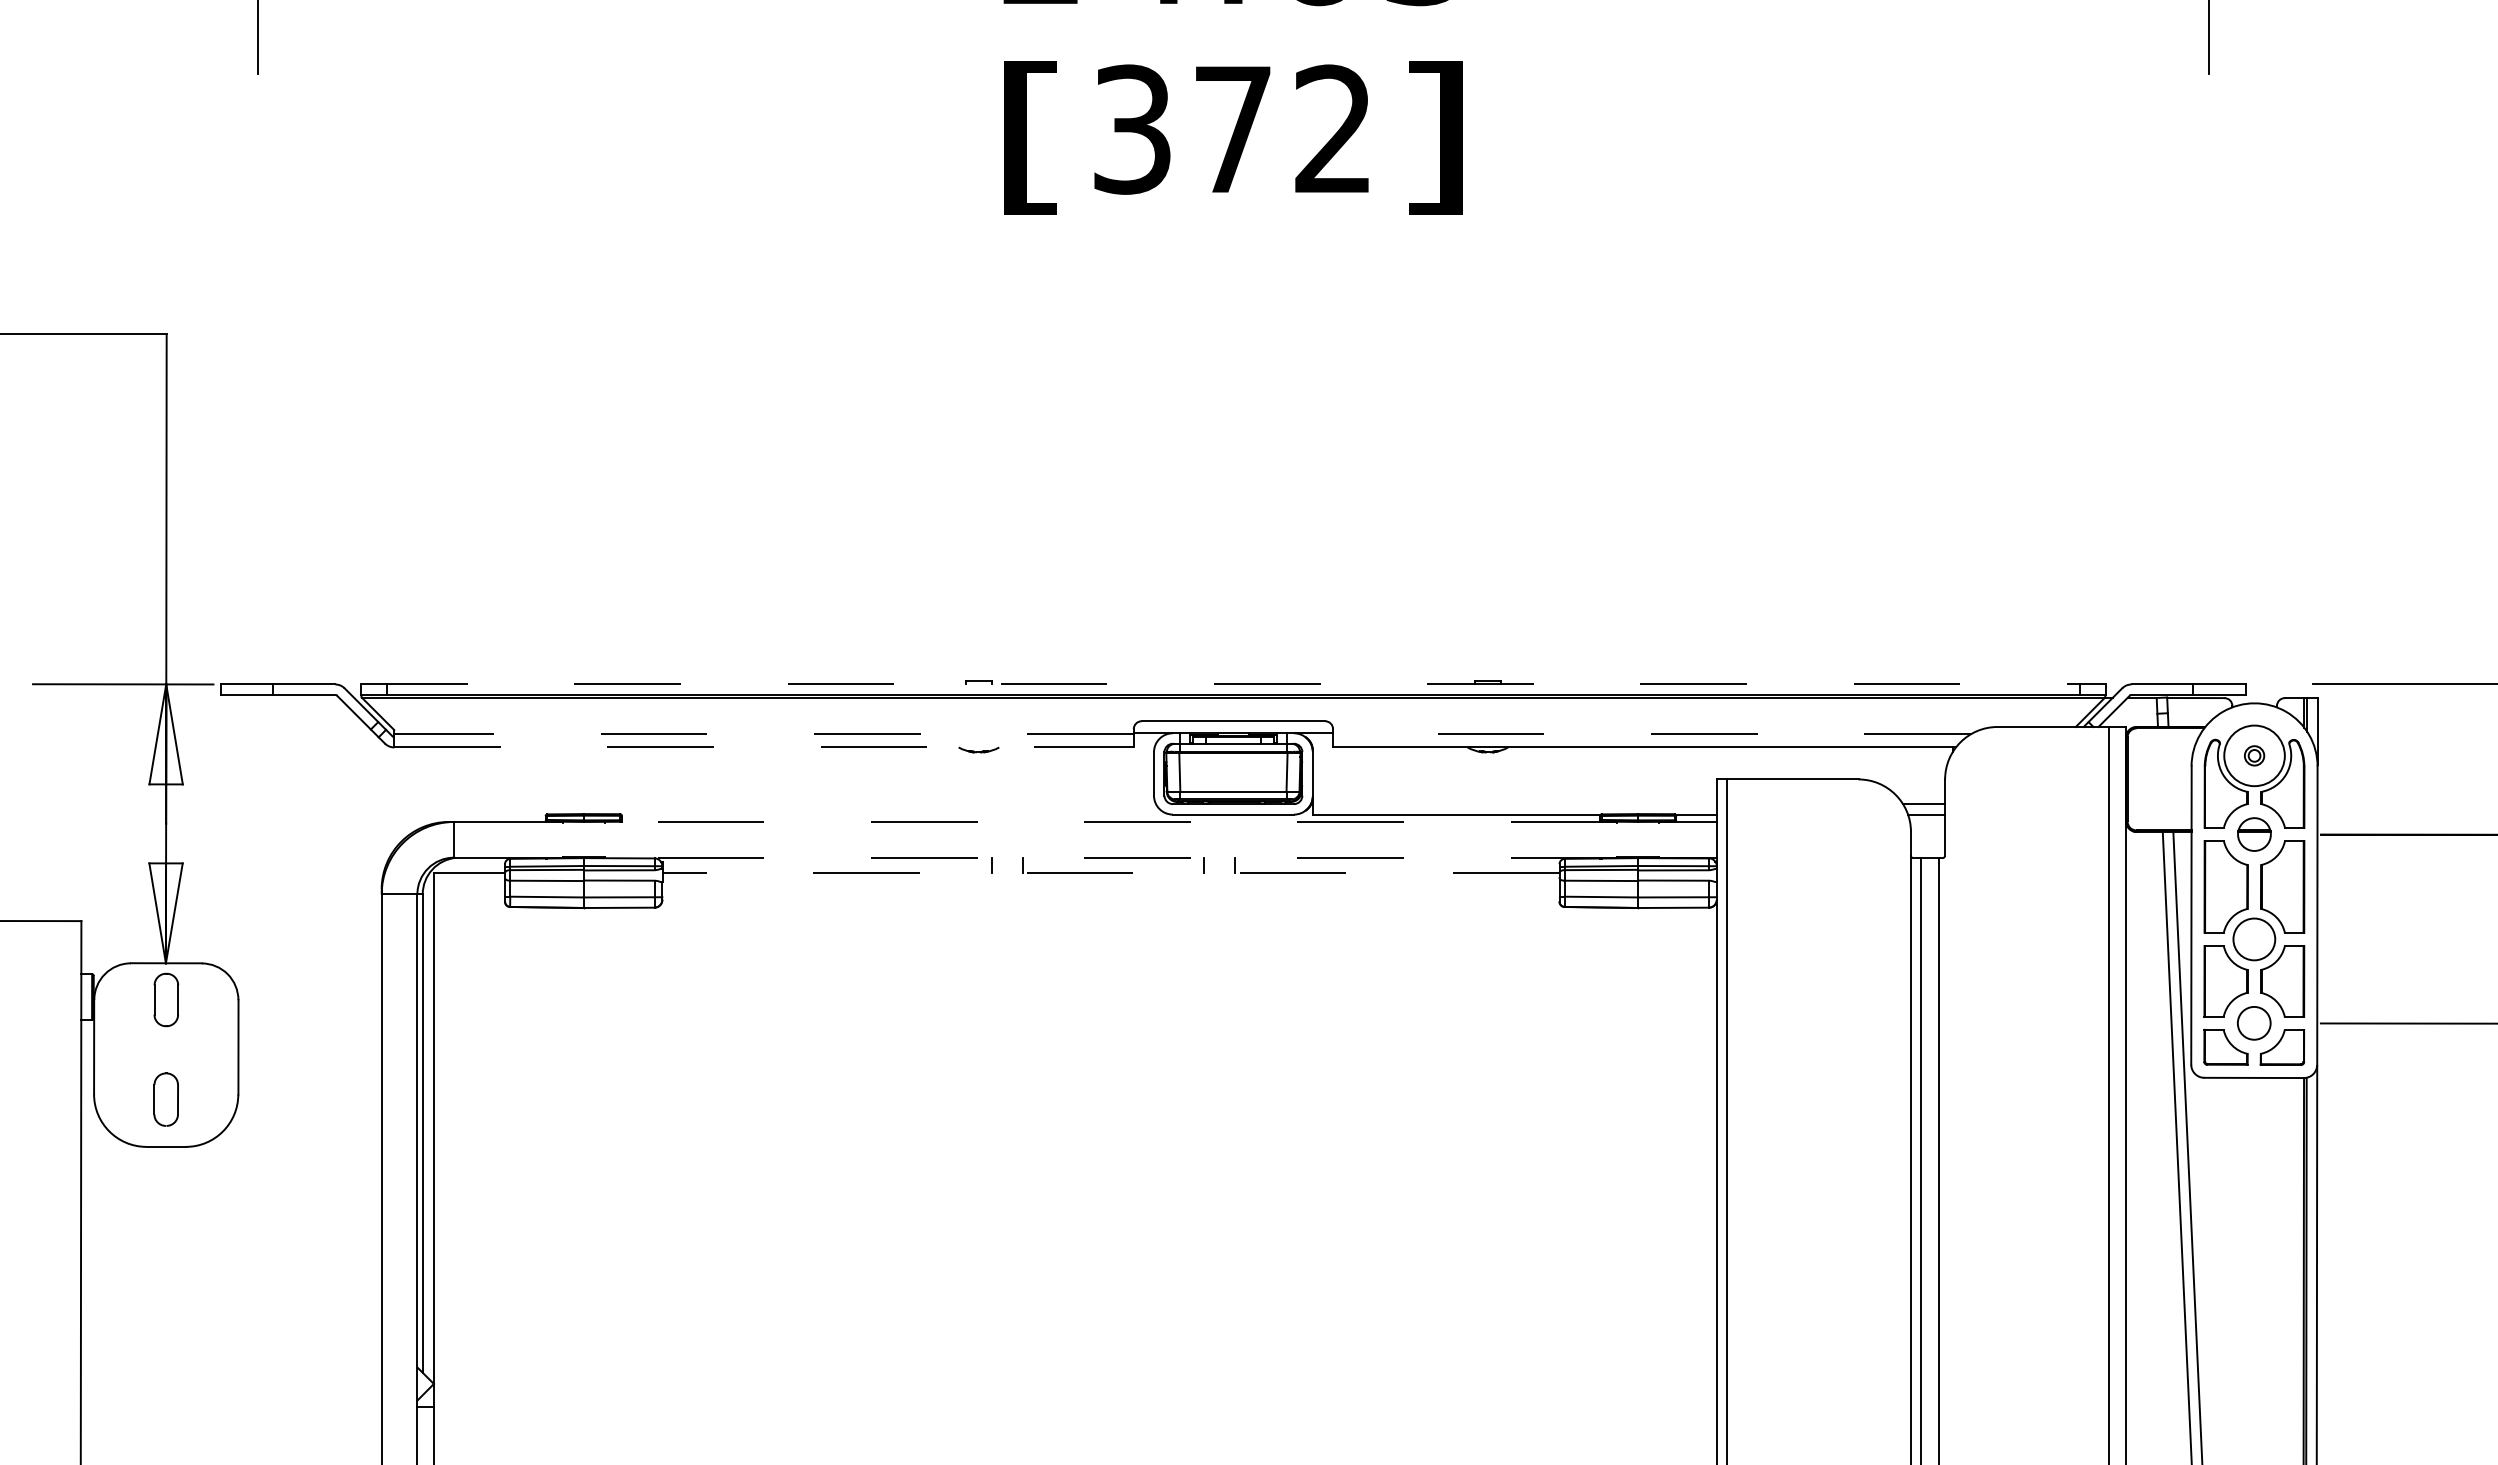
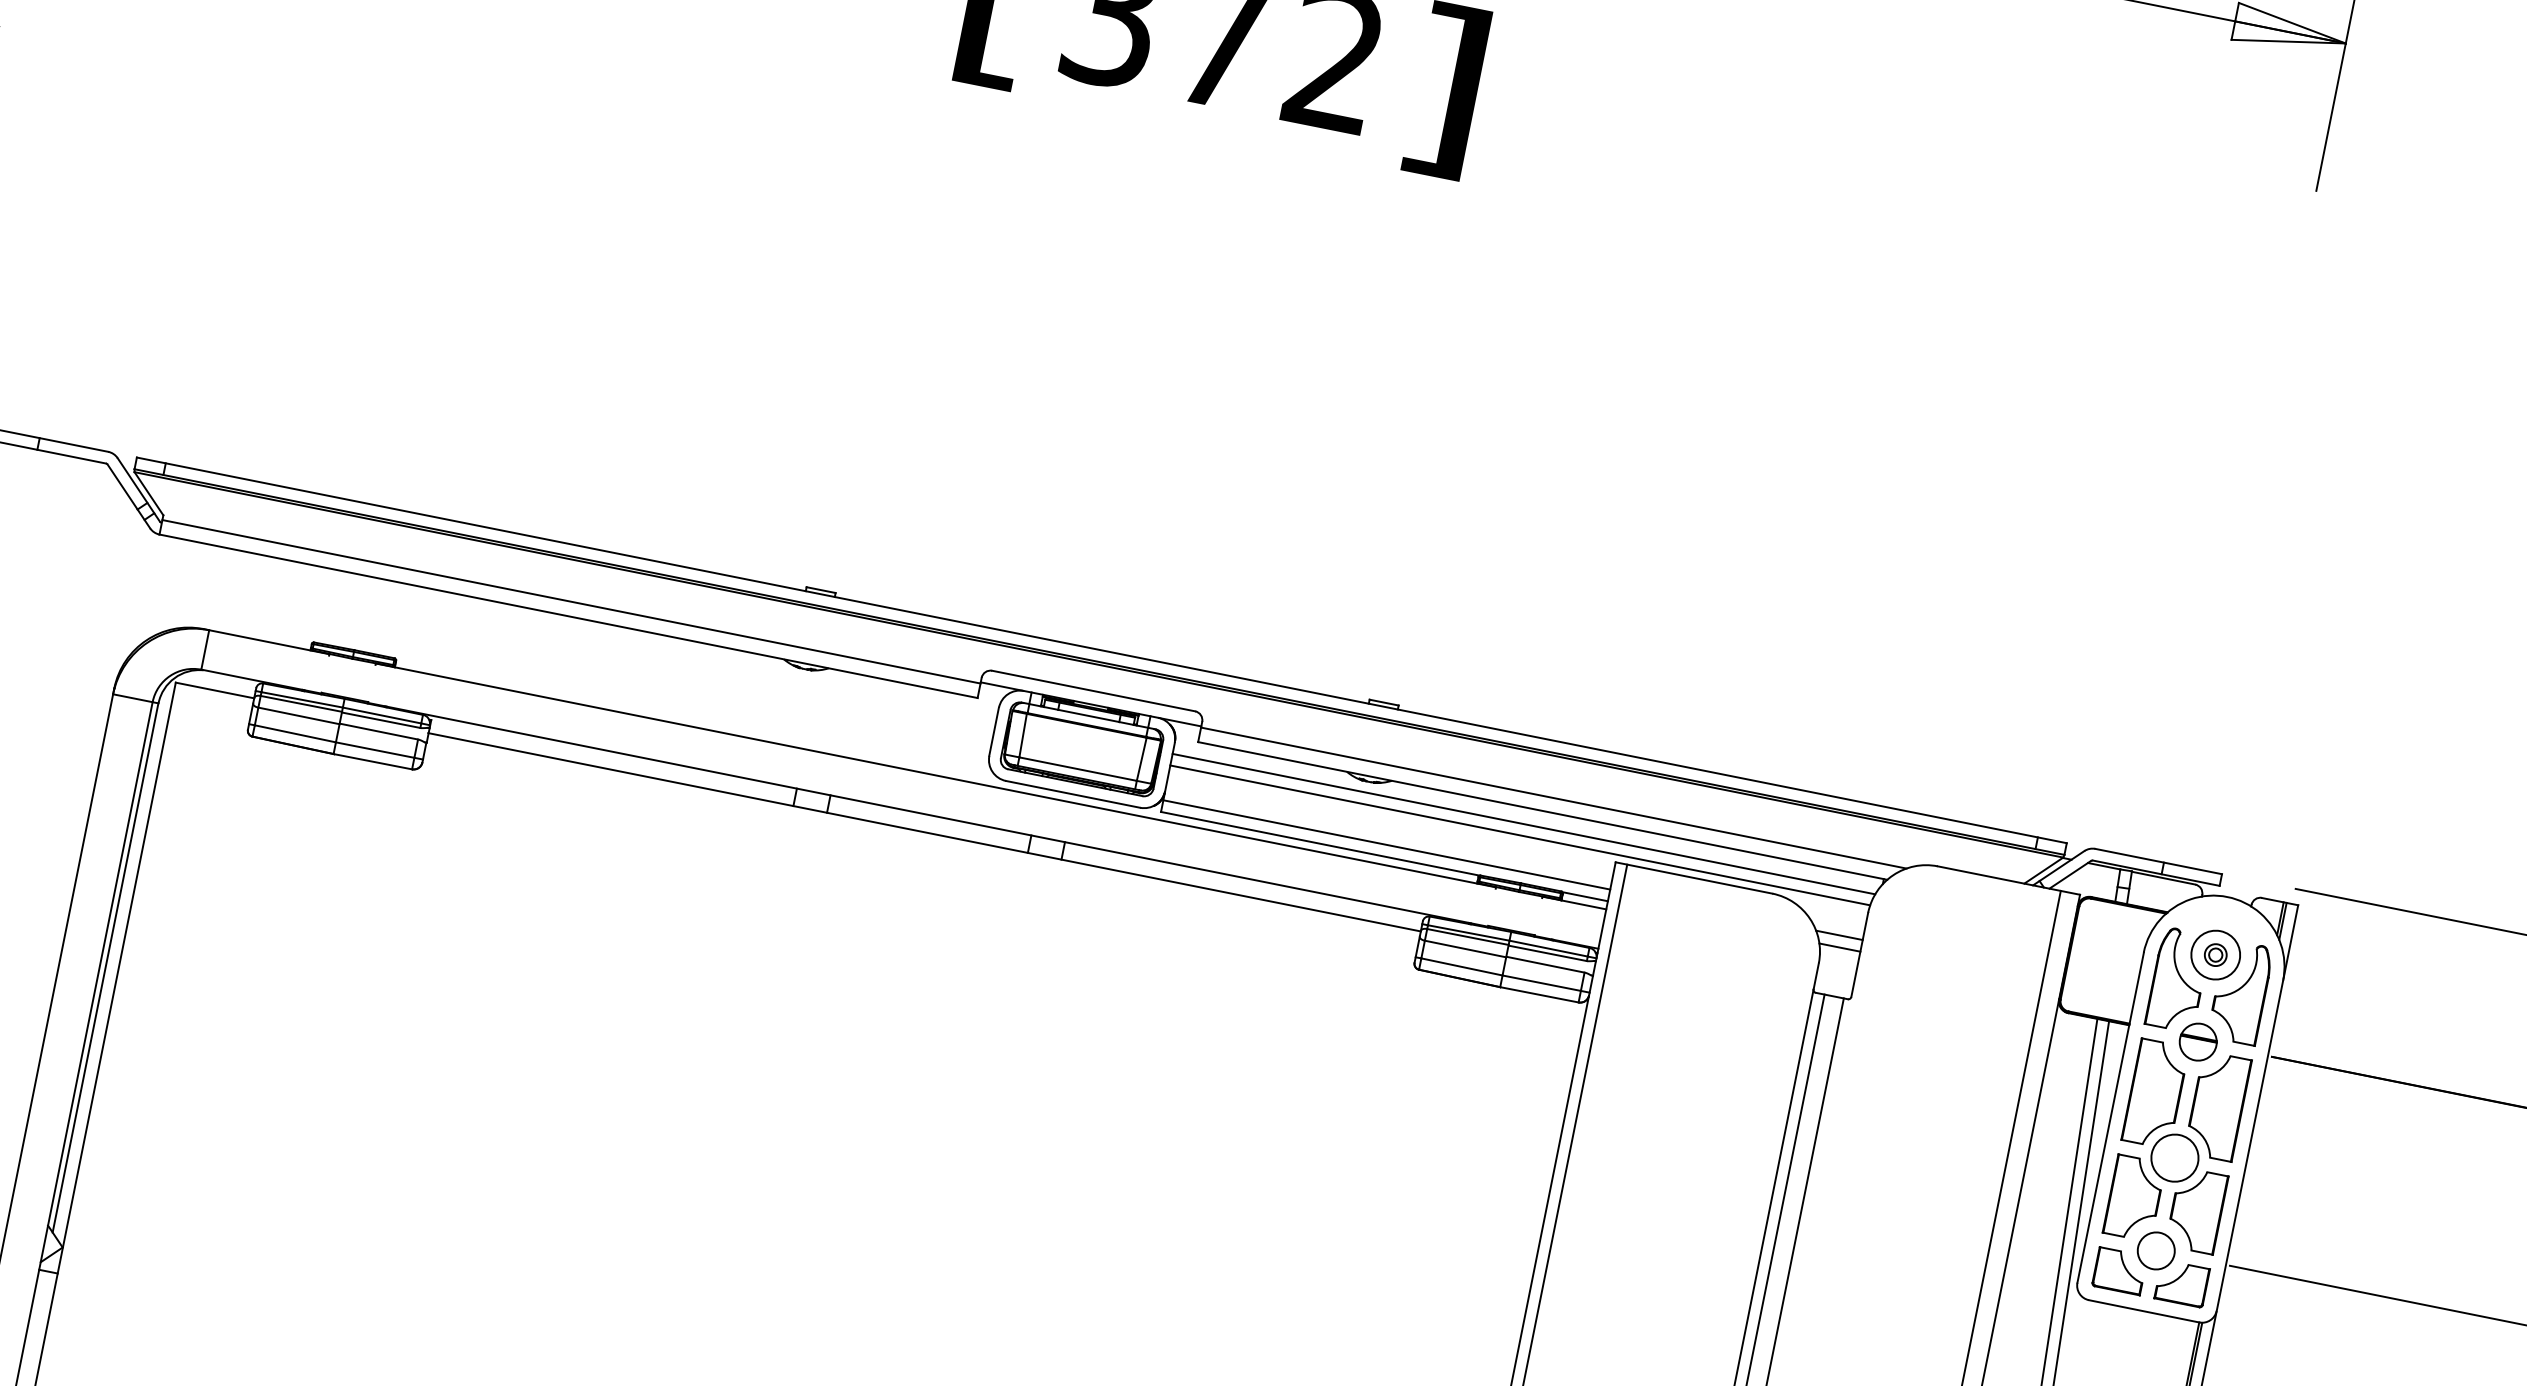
line: (1233, 684) -> (1101, 650), dashed -> solid
line: (764, 734) -> (571, 602), dashed -> solid
line: (1651, 734) -> (1553, 798), dashed -> solid
line: (764, 747) -> (569, 616), dashed -> solid
circle: (2254, 755) -> (2215, 954), size x0.71
line: (1630, 762) -> (1523, 824), added
line: (1628, 772) -> (1519, 835), added
line: (1514, 804) -> (1386, 845), added
line: (1110, 821) -> (935, 774), dashed -> solid
line: (1110, 857) -> (927, 814), dashed -> solid
line: (1110, 873) -> (924, 832), dashed -> solid

